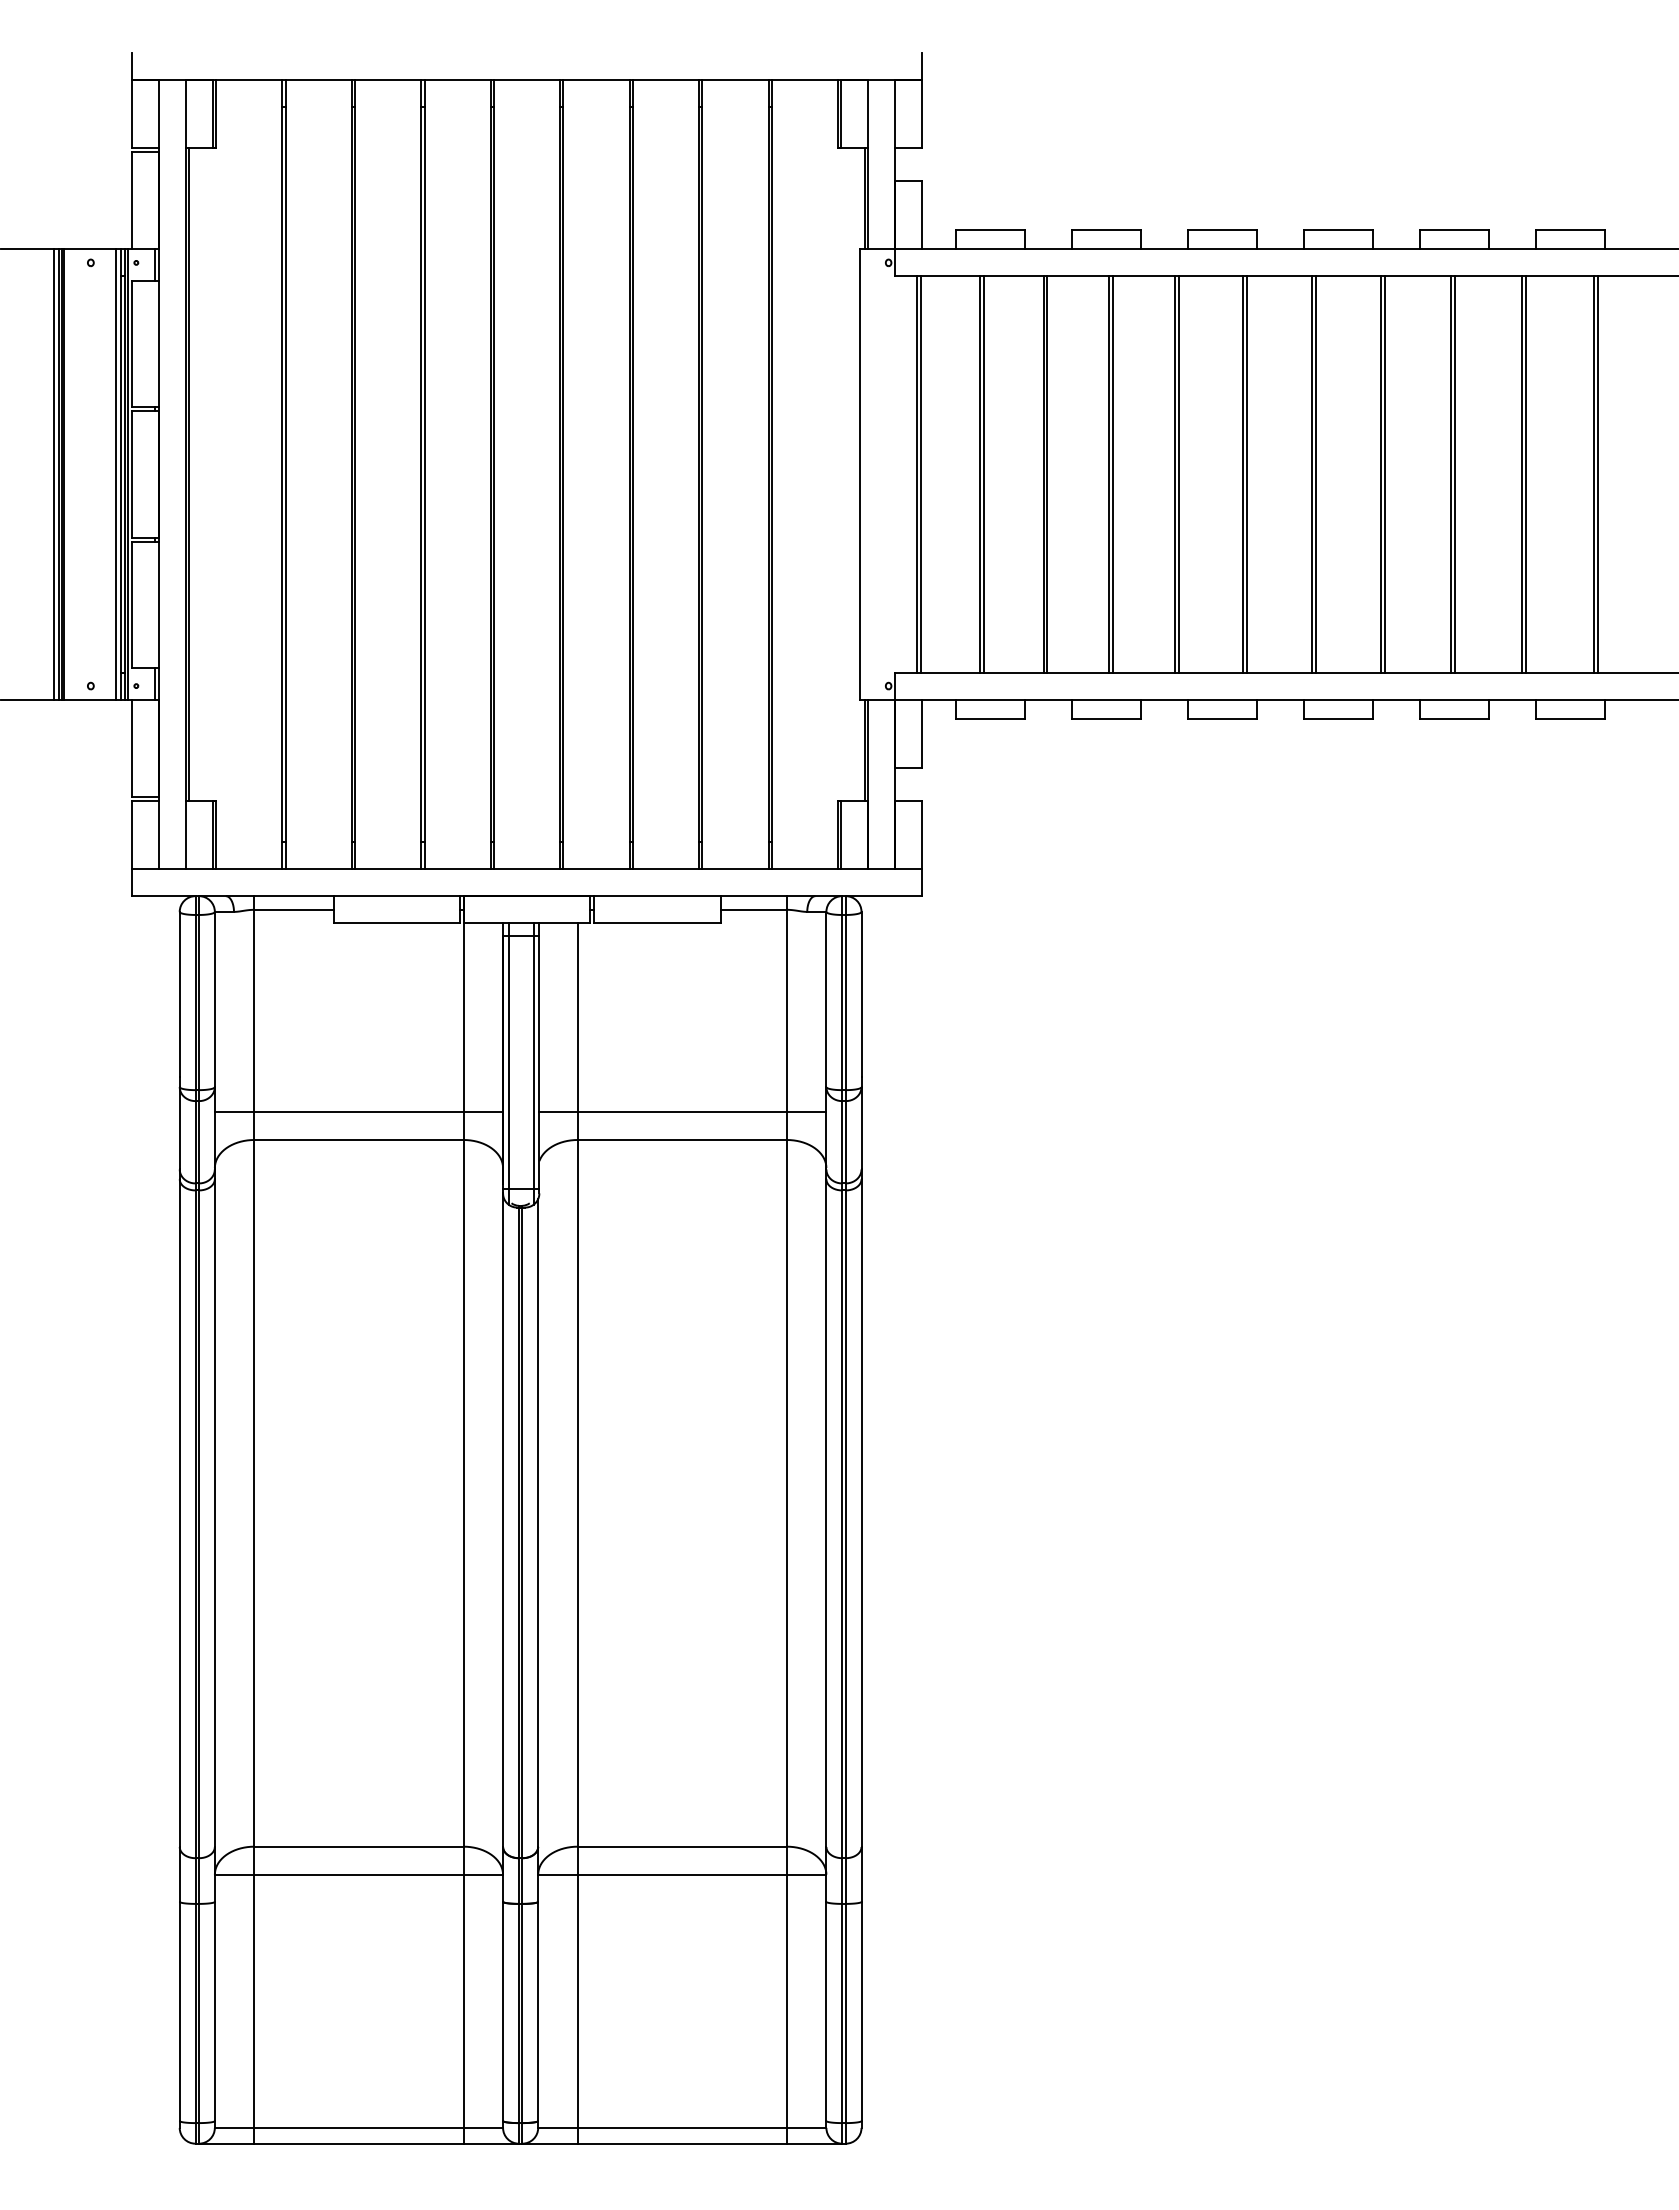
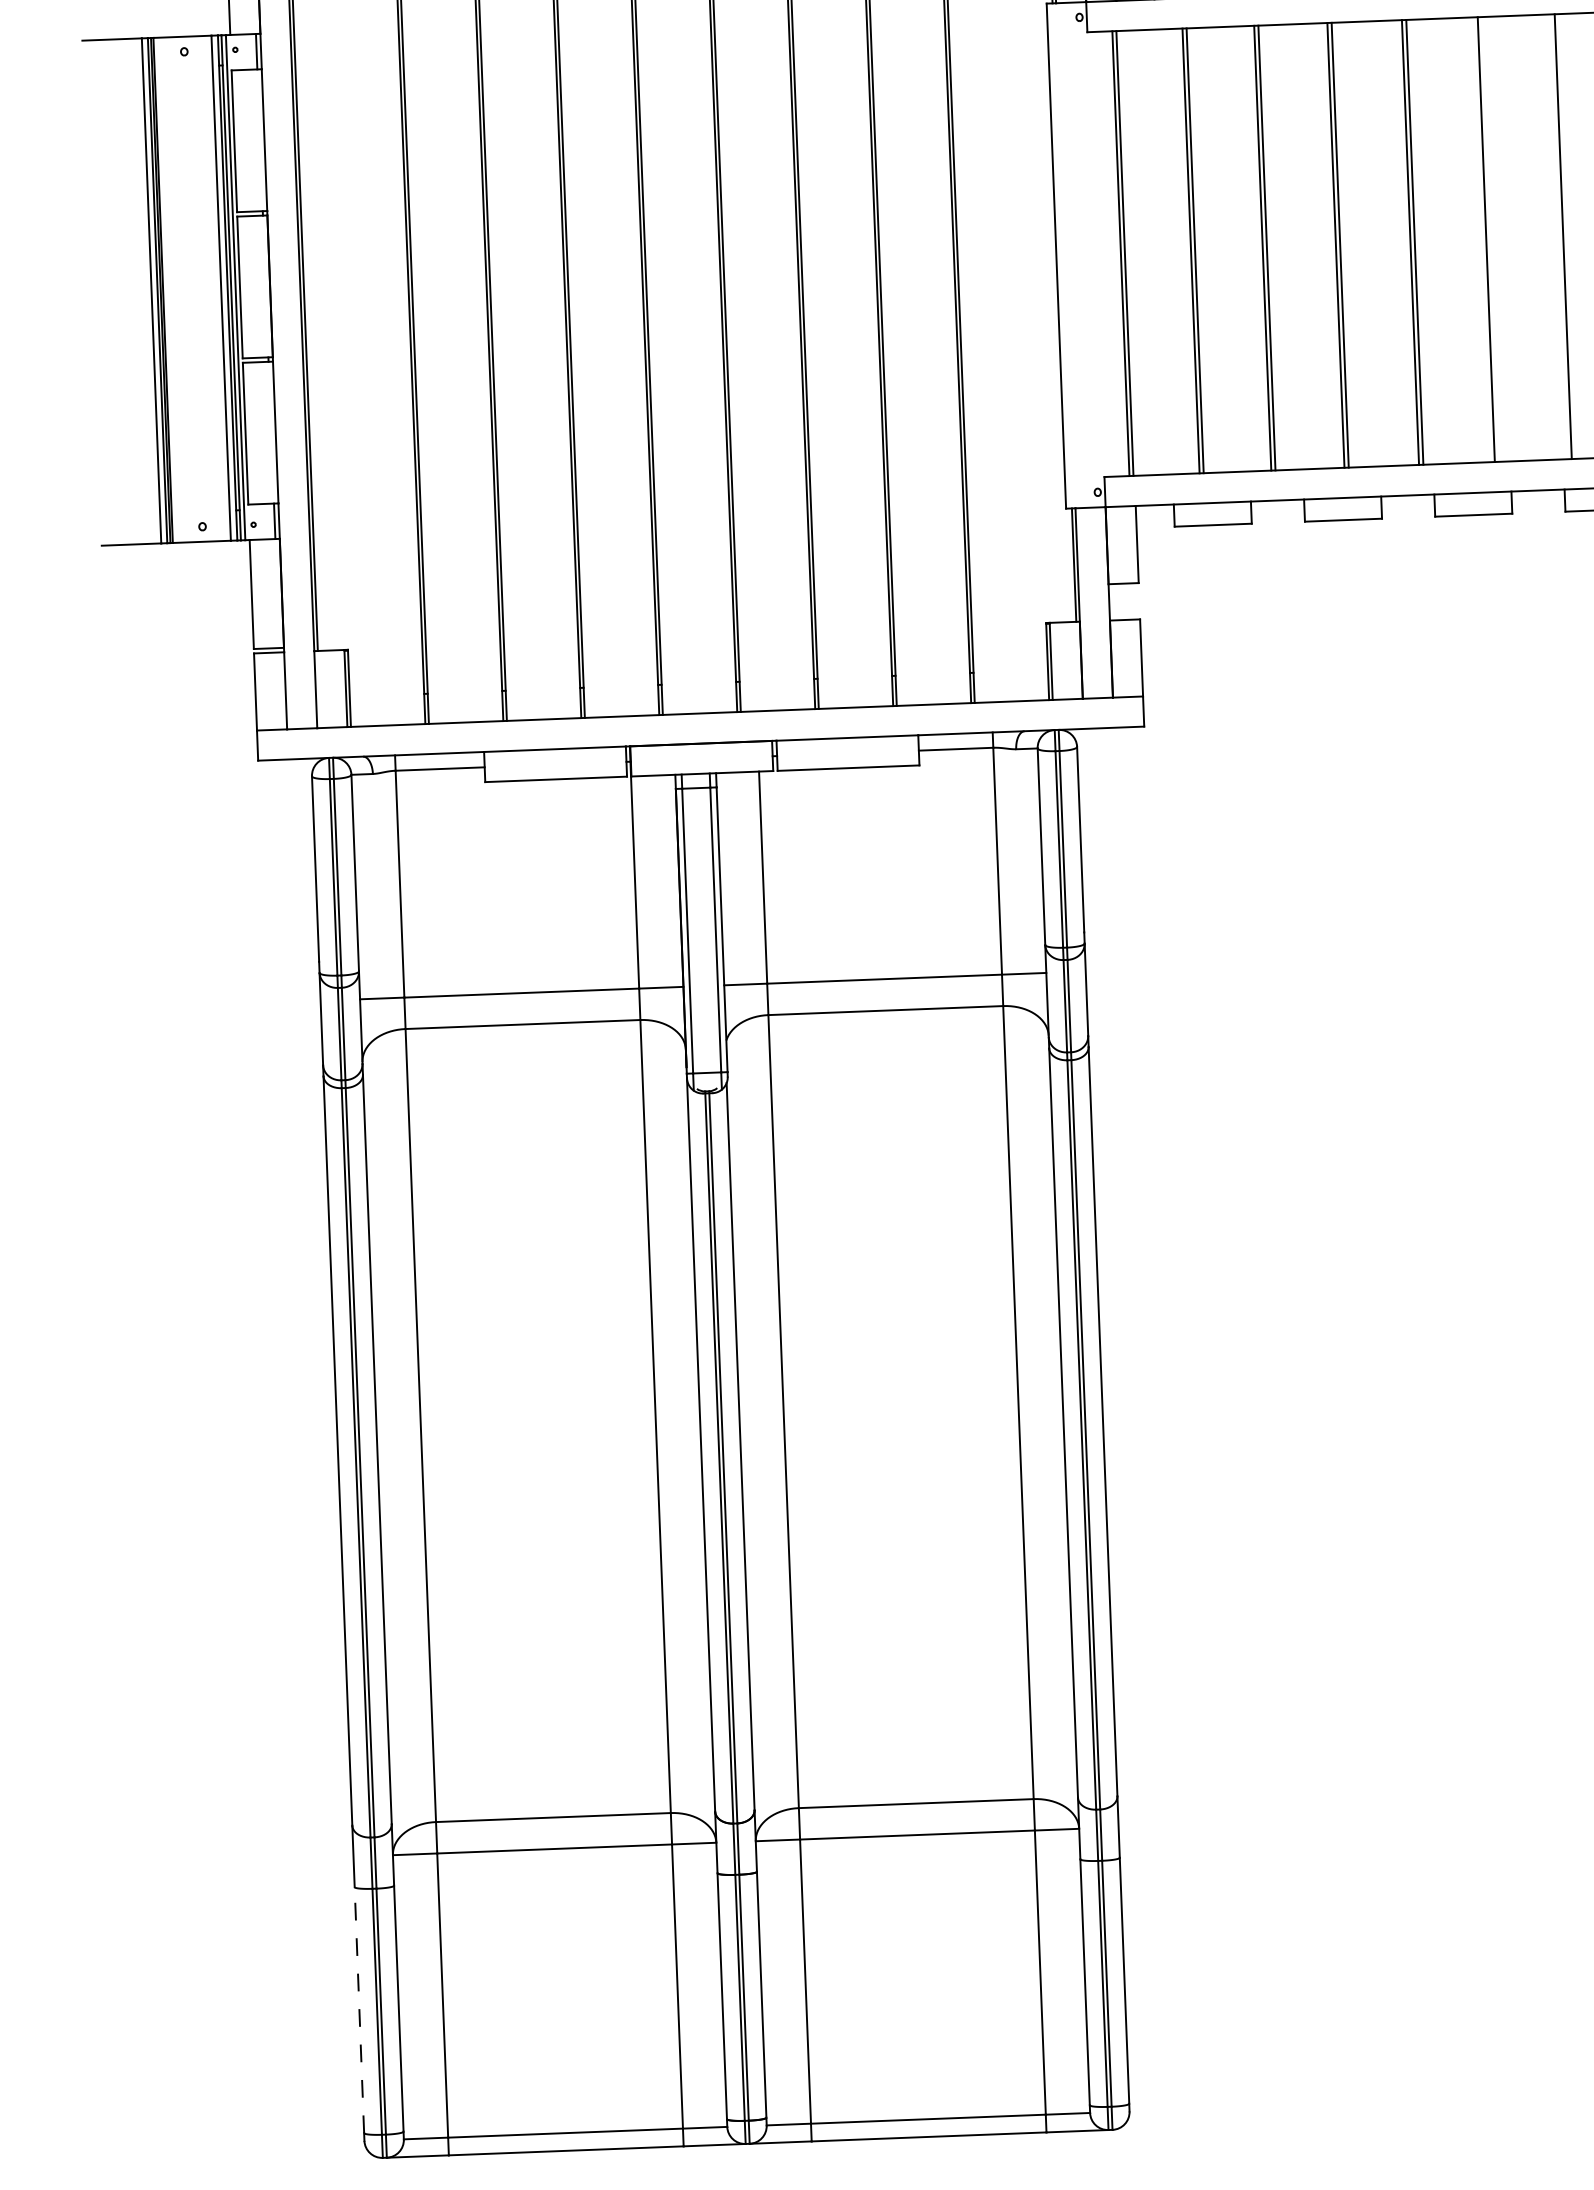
line: (1246, 474) -> (1490, 239), removed
line: (1315, 474) -> (1567, 236), removed
line: (179, 2011) -> (359, 2010), solid -> dashed

